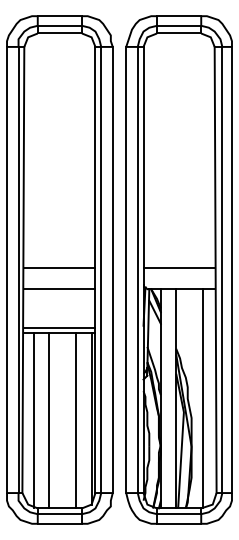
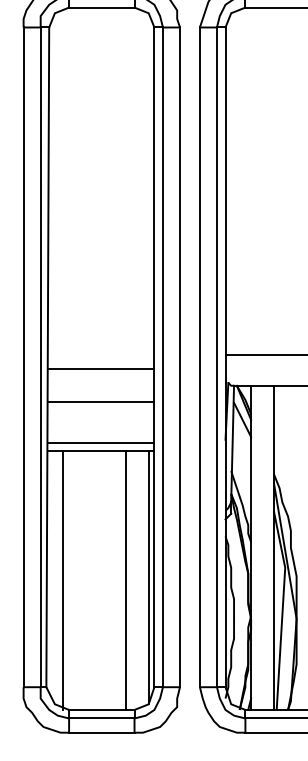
line: (59, 268) -> (101, 369), moved
line: (59, 289) -> (101, 402), moved
line: (49, 420) -> (86, 579), removed

